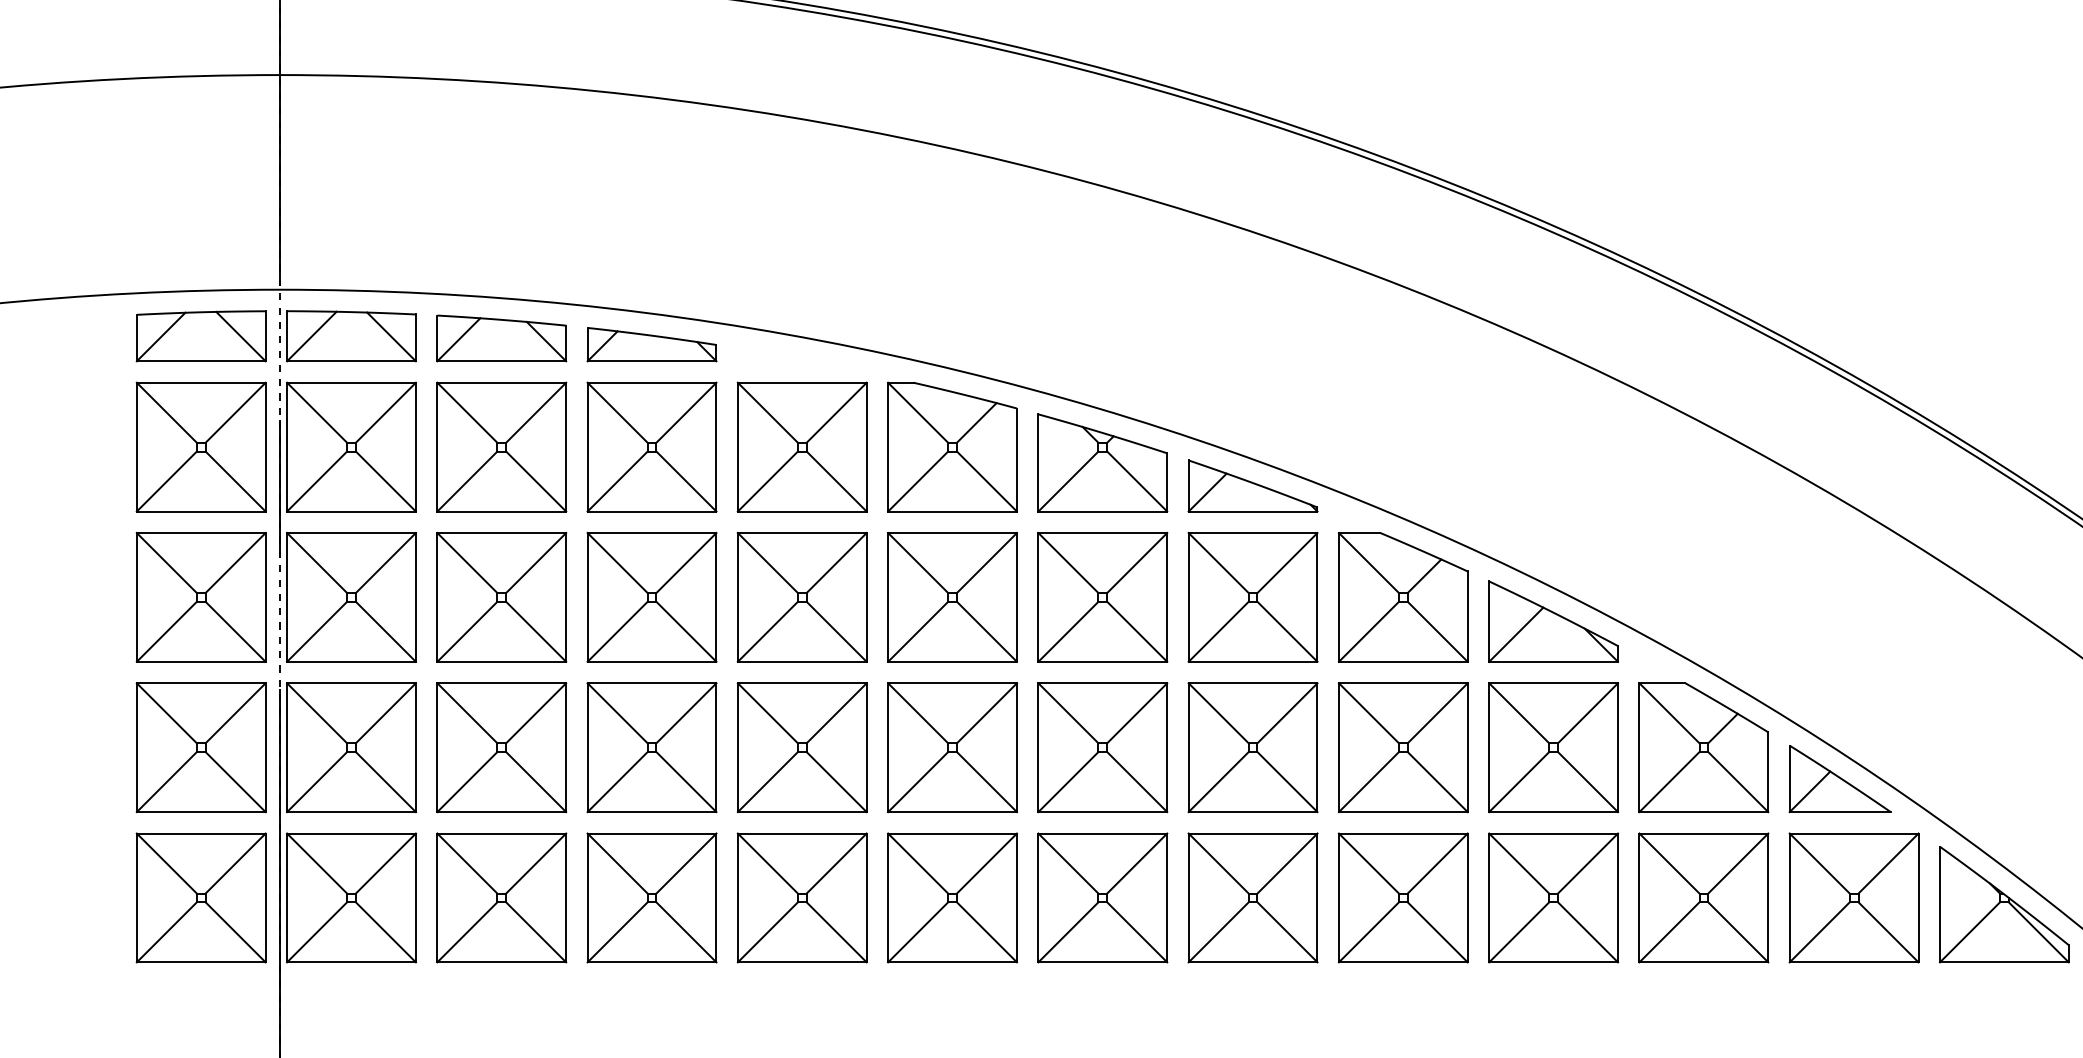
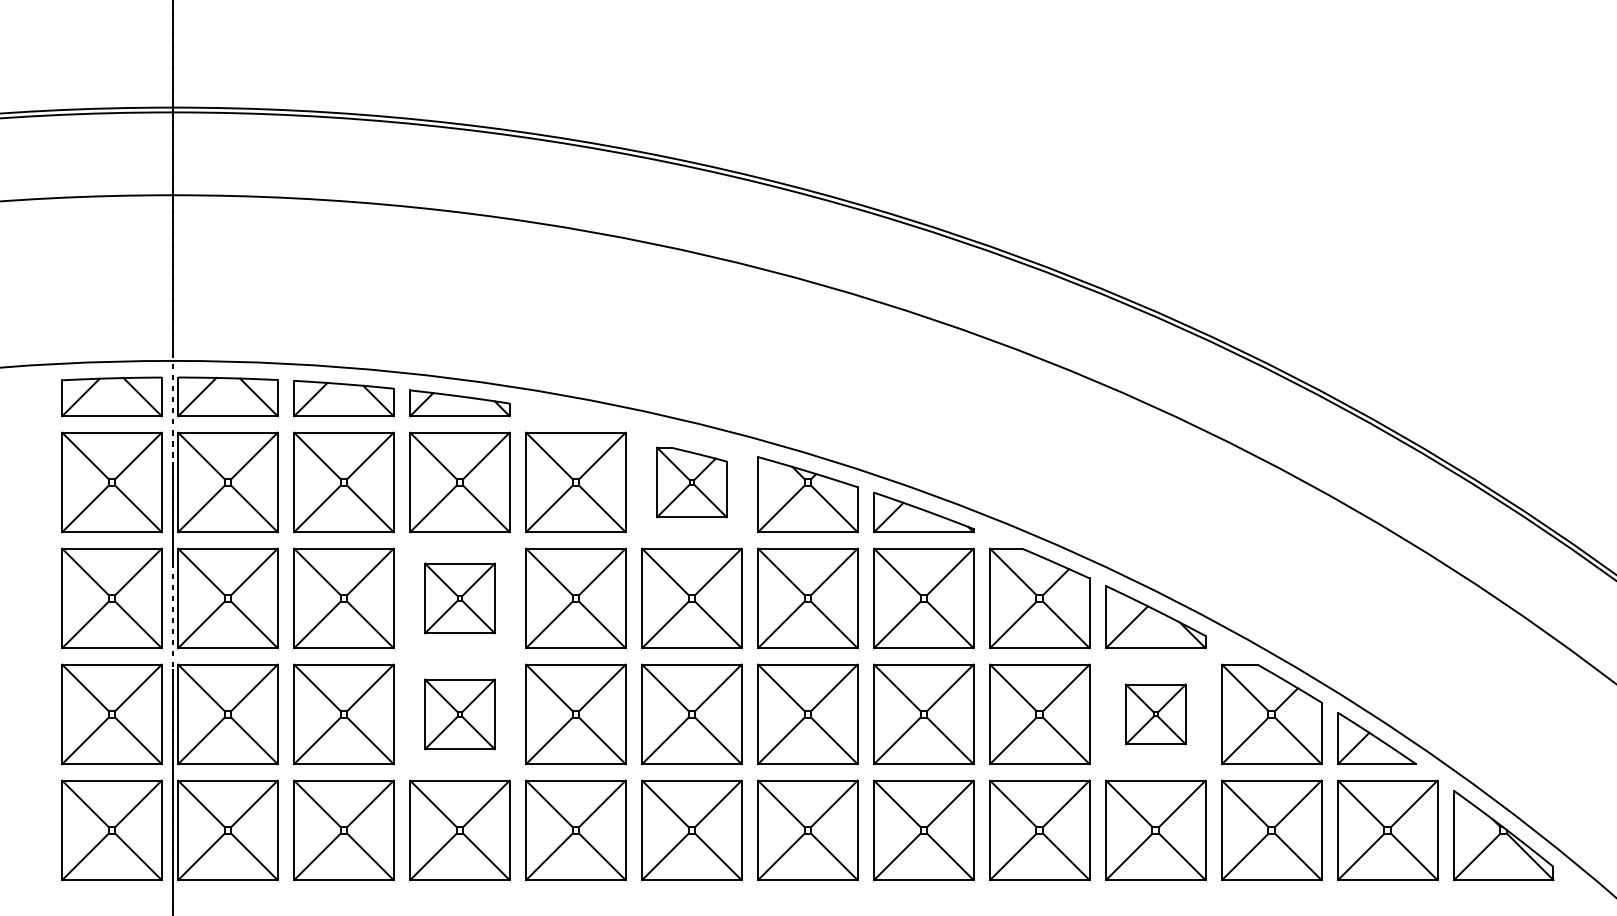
part: (952, 447) -> (691, 482), size x0.7
part: (651, 597) -> (459, 598), size x0.7
part: (651, 747) -> (459, 714), size x0.7
part: (1553, 747) -> (1155, 714), size x0.6

